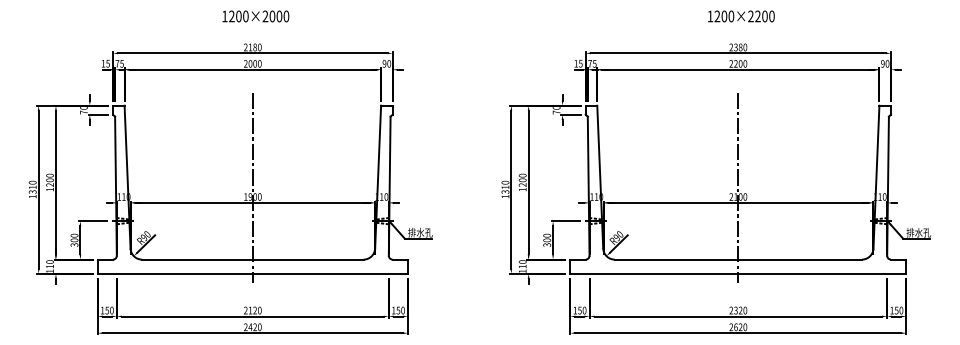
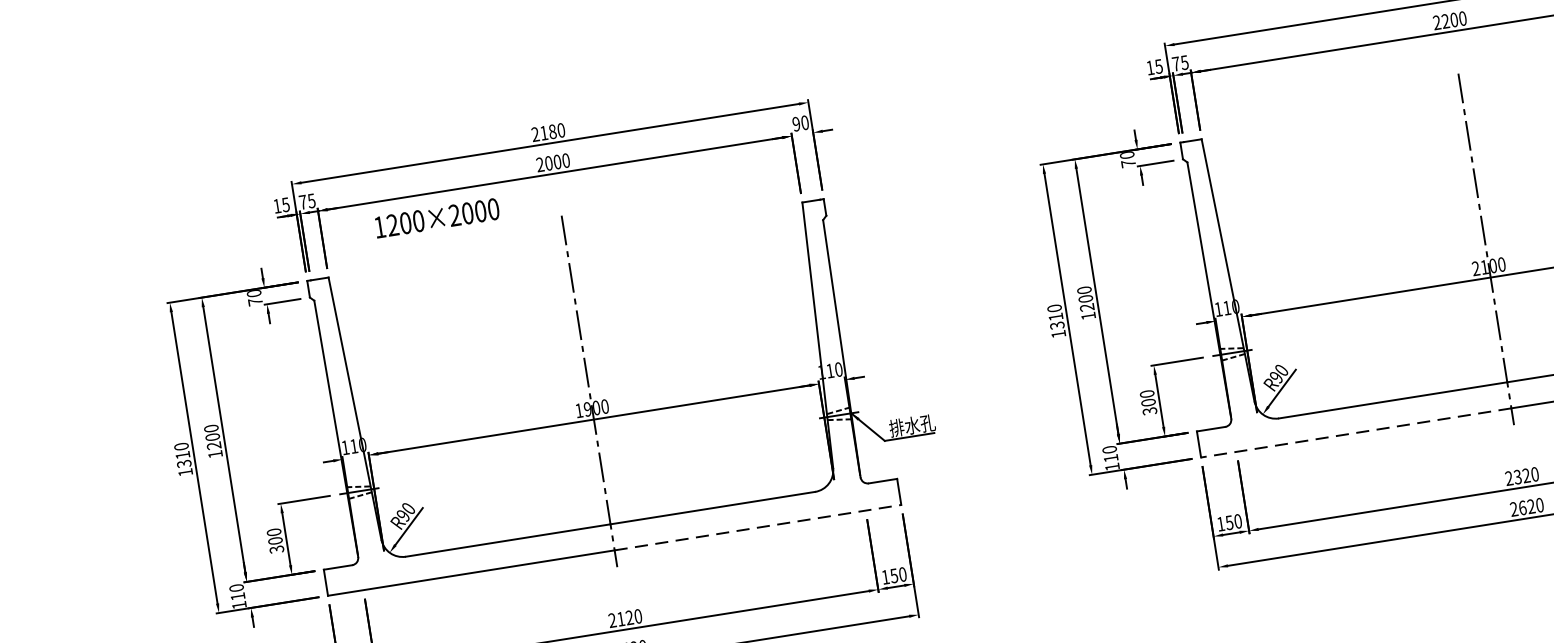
text: (255, 16) -> (436, 218), moved
line: (330, 273) -> (758, 527), solid -> dashed
line: (653, 273) -> (1354, 432), solid -> dashed

